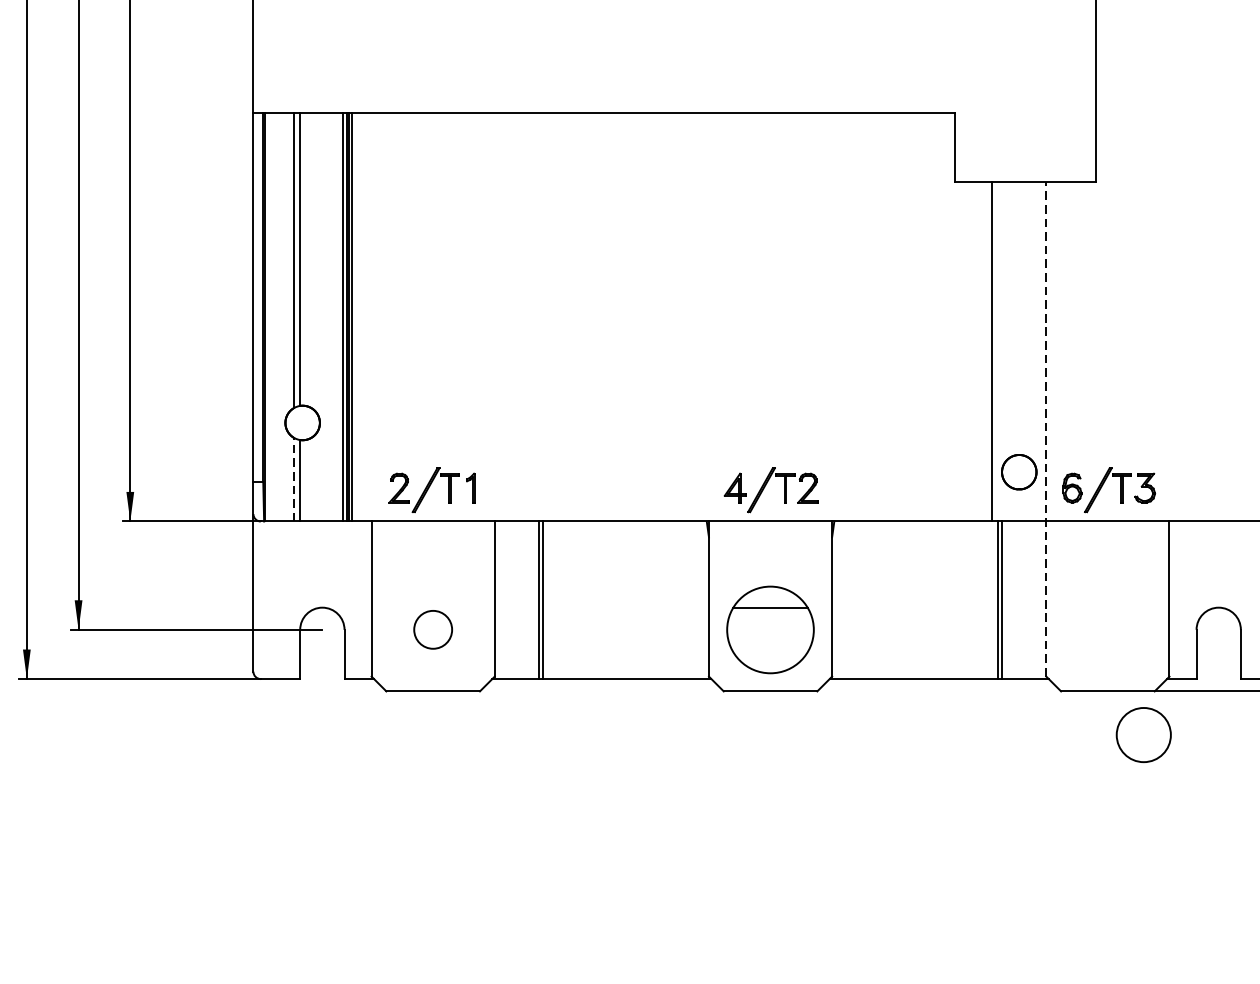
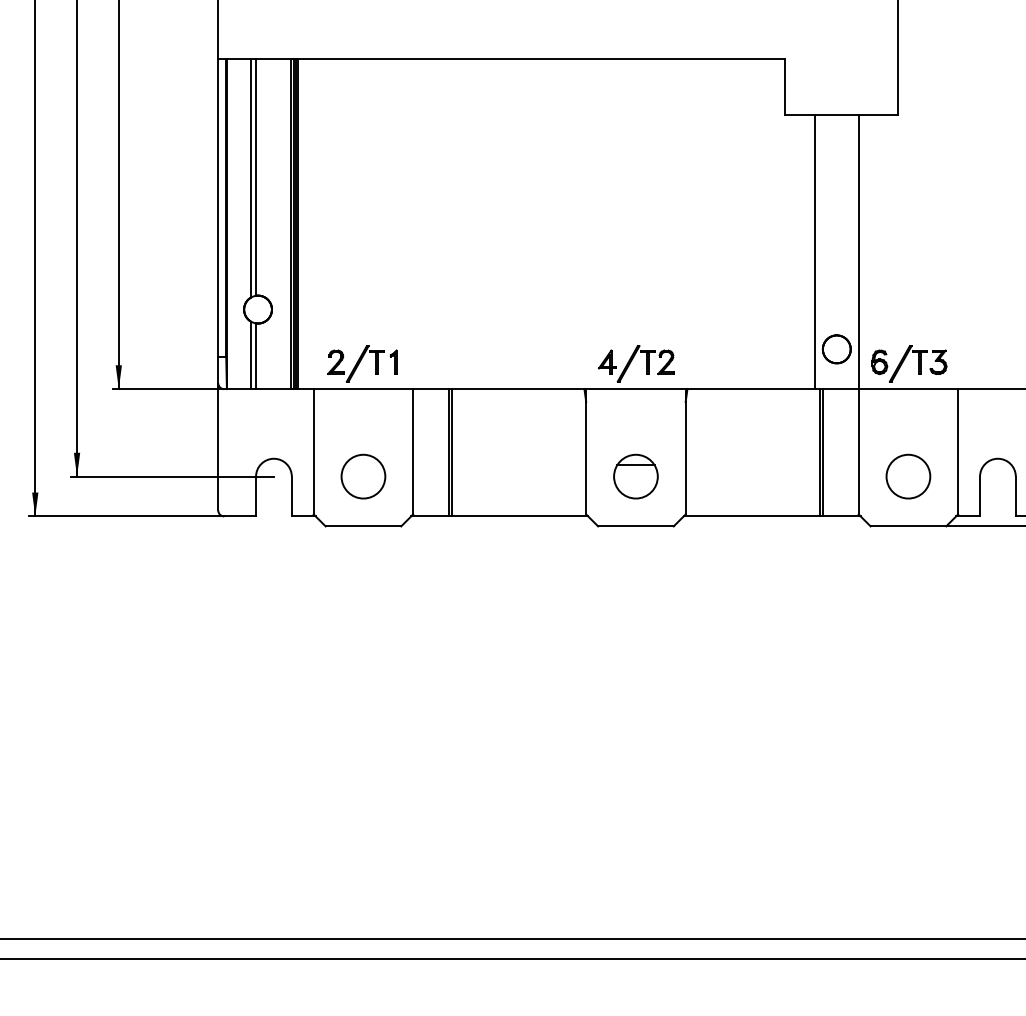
line: (1046, 429) -> (858, 314), dashed -> solid
line: (294, 479) -> (251, 355), dashed -> solid
circle: (433, 629) -> (363, 476), size x1.43
part: (770, 629) -> (635, 476), size x0.62
circle: (1143, 734) -> (908, 476), moved

